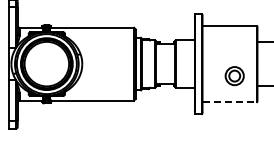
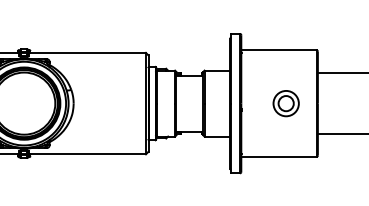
part: (234, 76) -> (285, 104), moved
line: (229, 102) -> (278, 157), dashed -> solid

